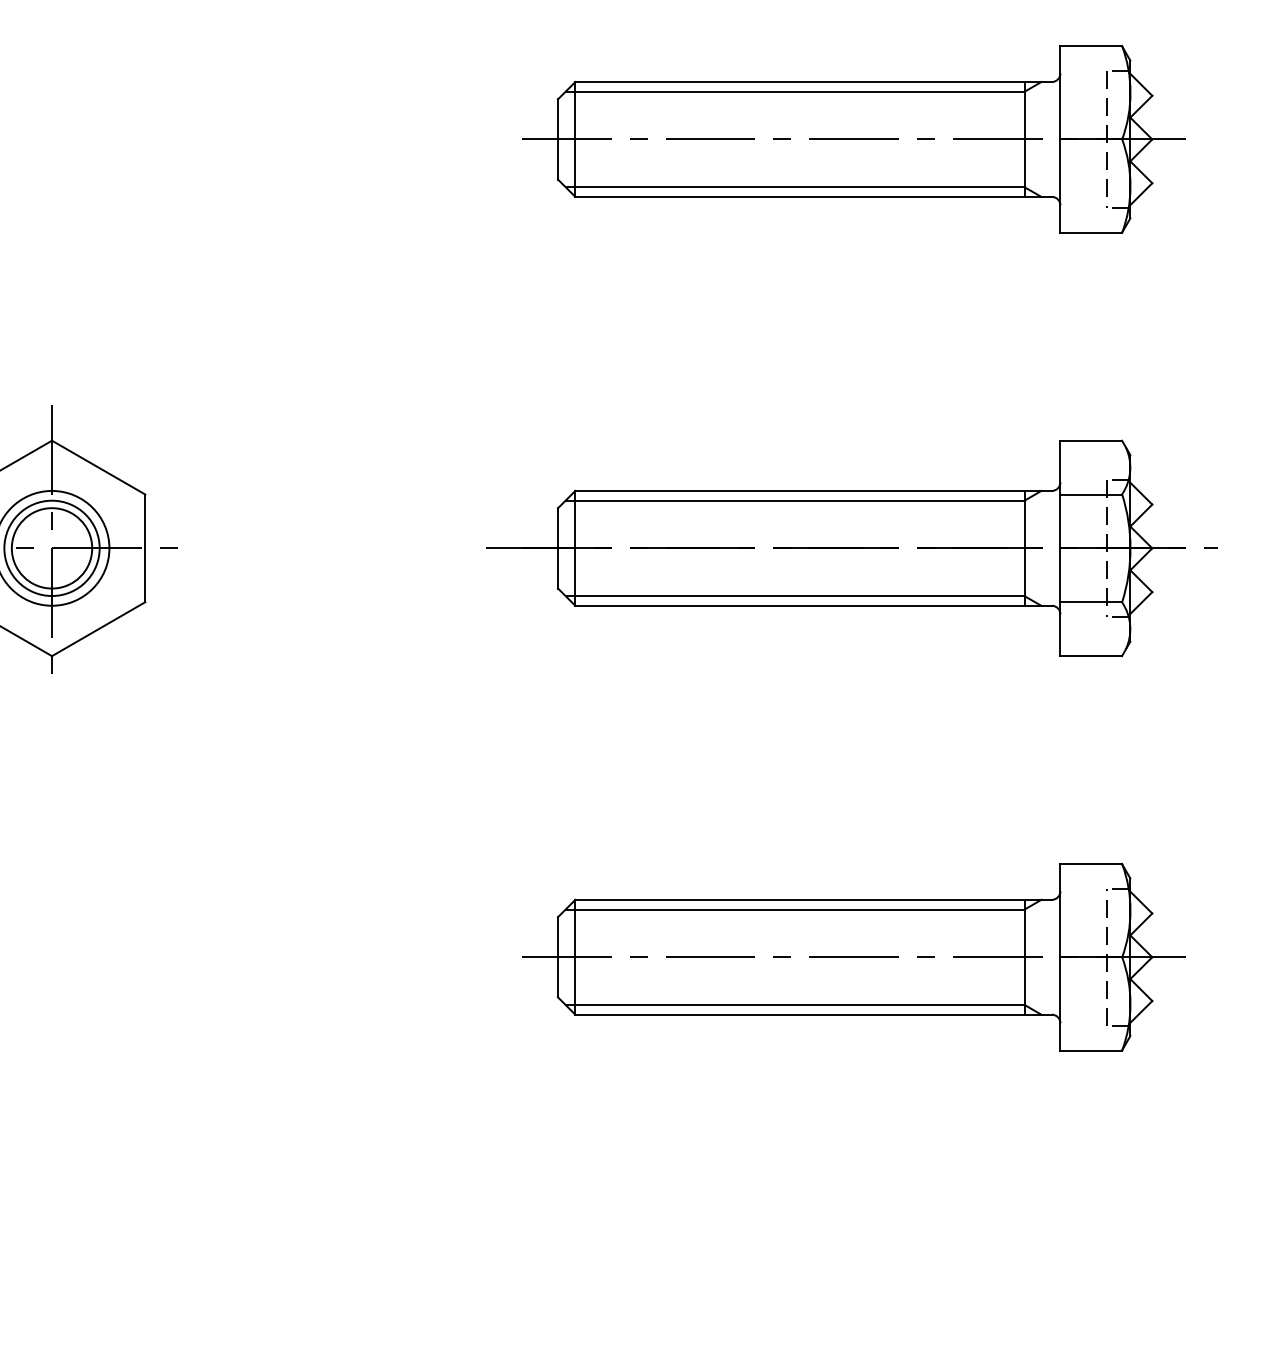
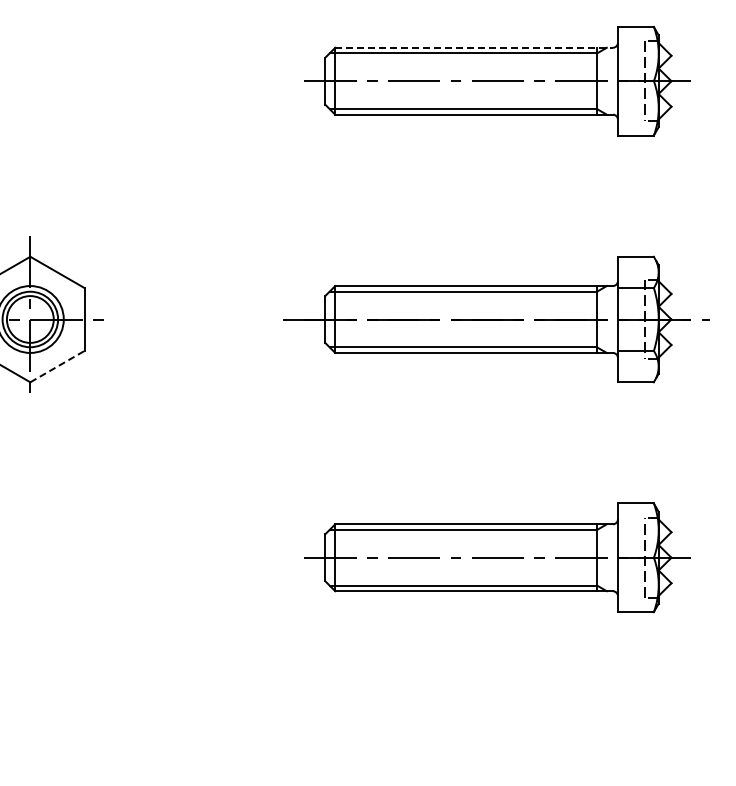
line: (814, 81) -> (474, 47), solid -> dashed
line: (98, 629) -> (57, 366), solid -> dashed

